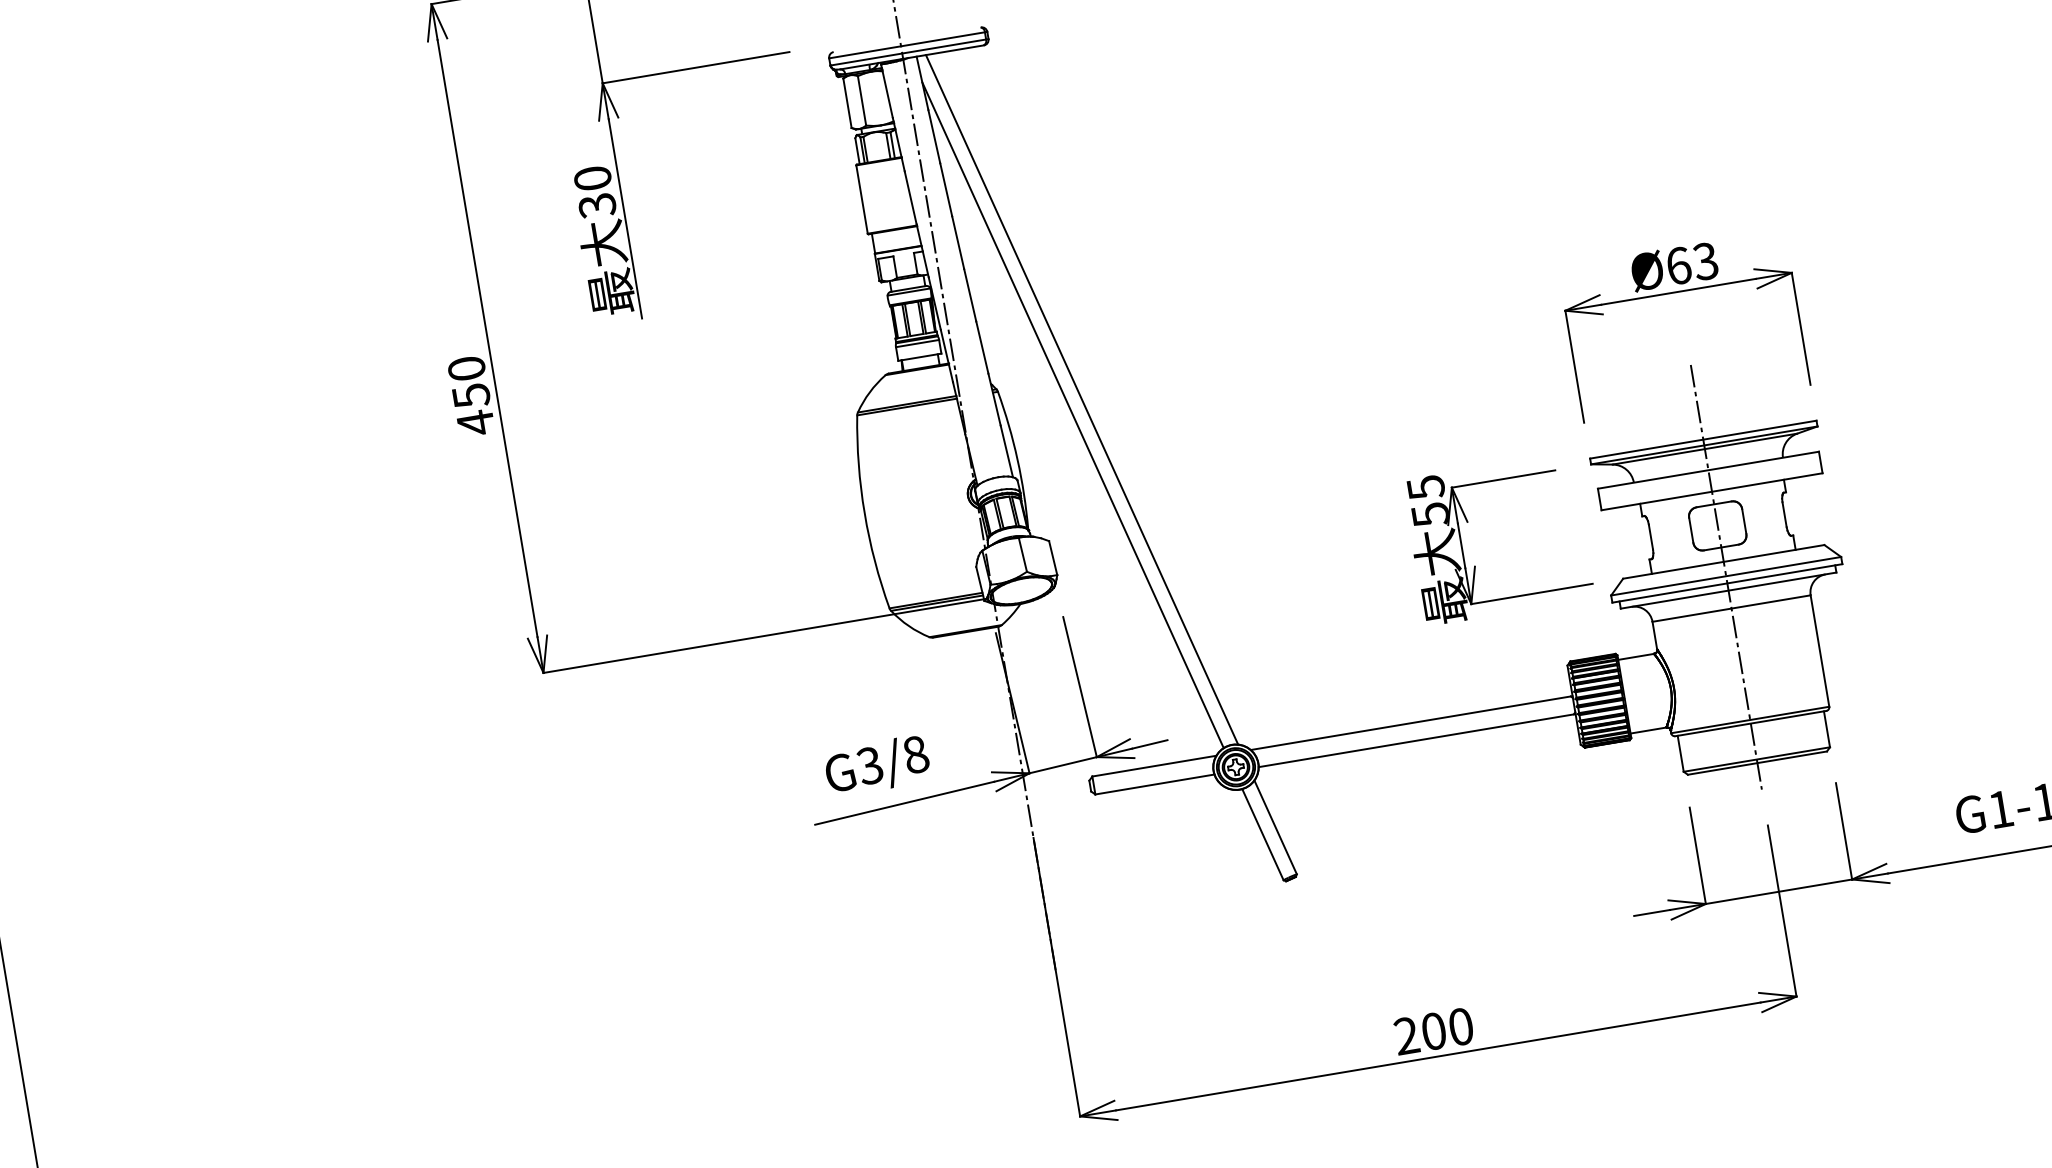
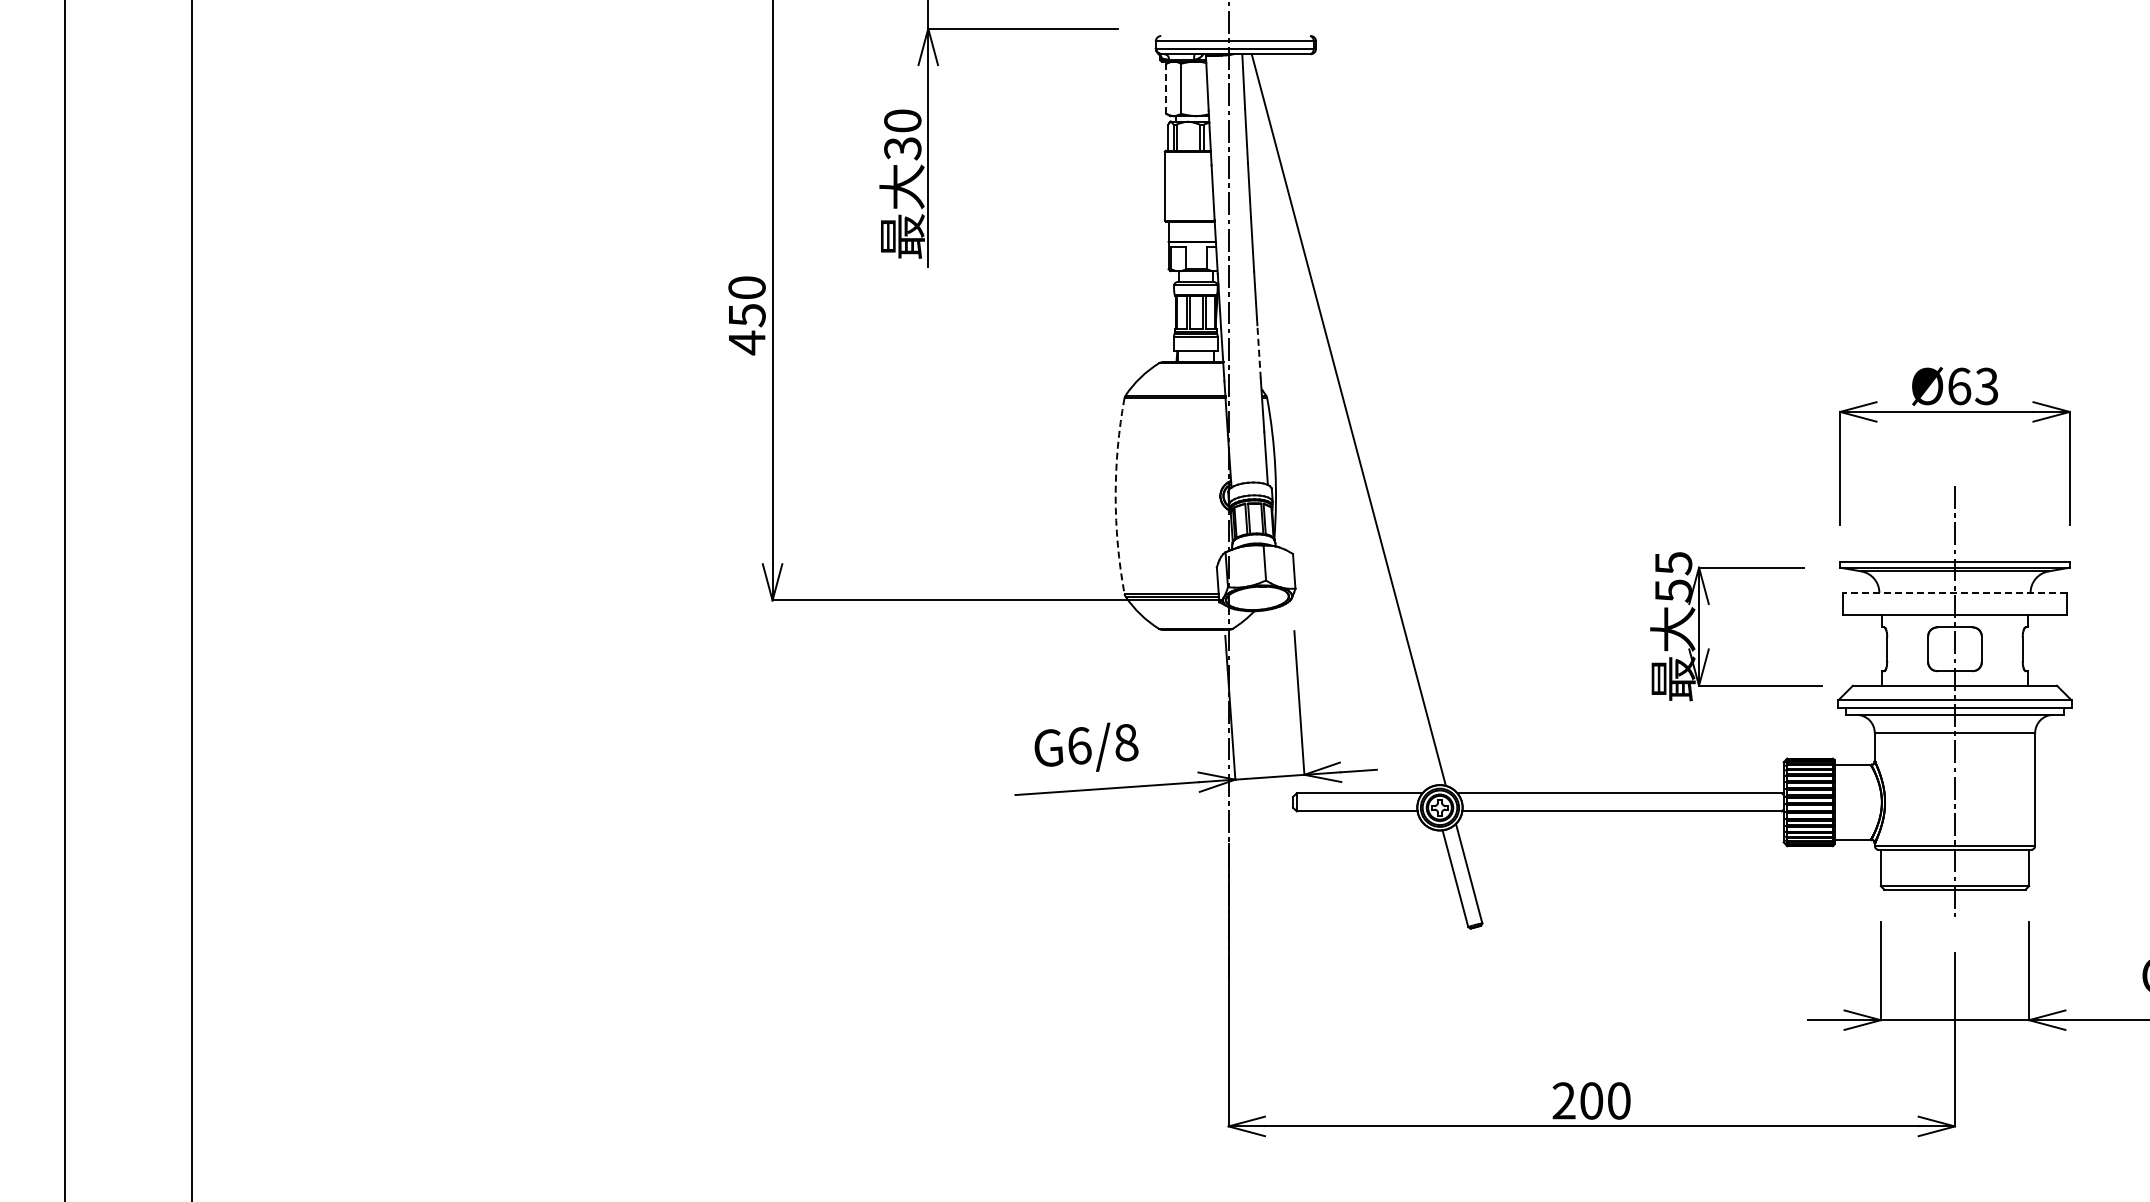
line: (847, 102) -> (1166, 88), solid -> dashed
line: (982, 347) -> (1259, 352), solid -> dashed
line: (1073, 415) -> (1337, 433), removed
line: (1707, 469) -> (1954, 592), solid -> dashed
arc: (864, 513) -> (1115, 496), solid -> dashed
text: (870, 765) -> (1079, 745), G3/8 -> G6/8

